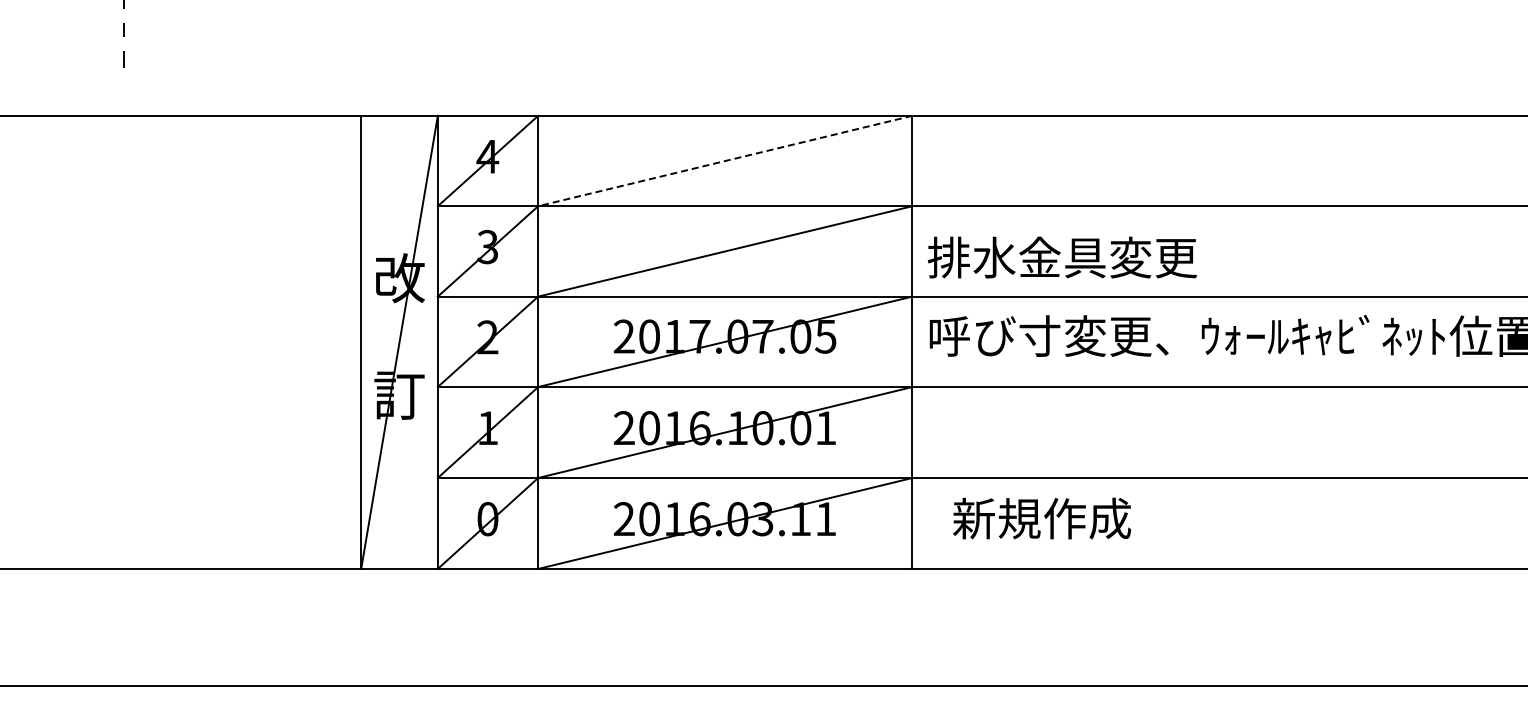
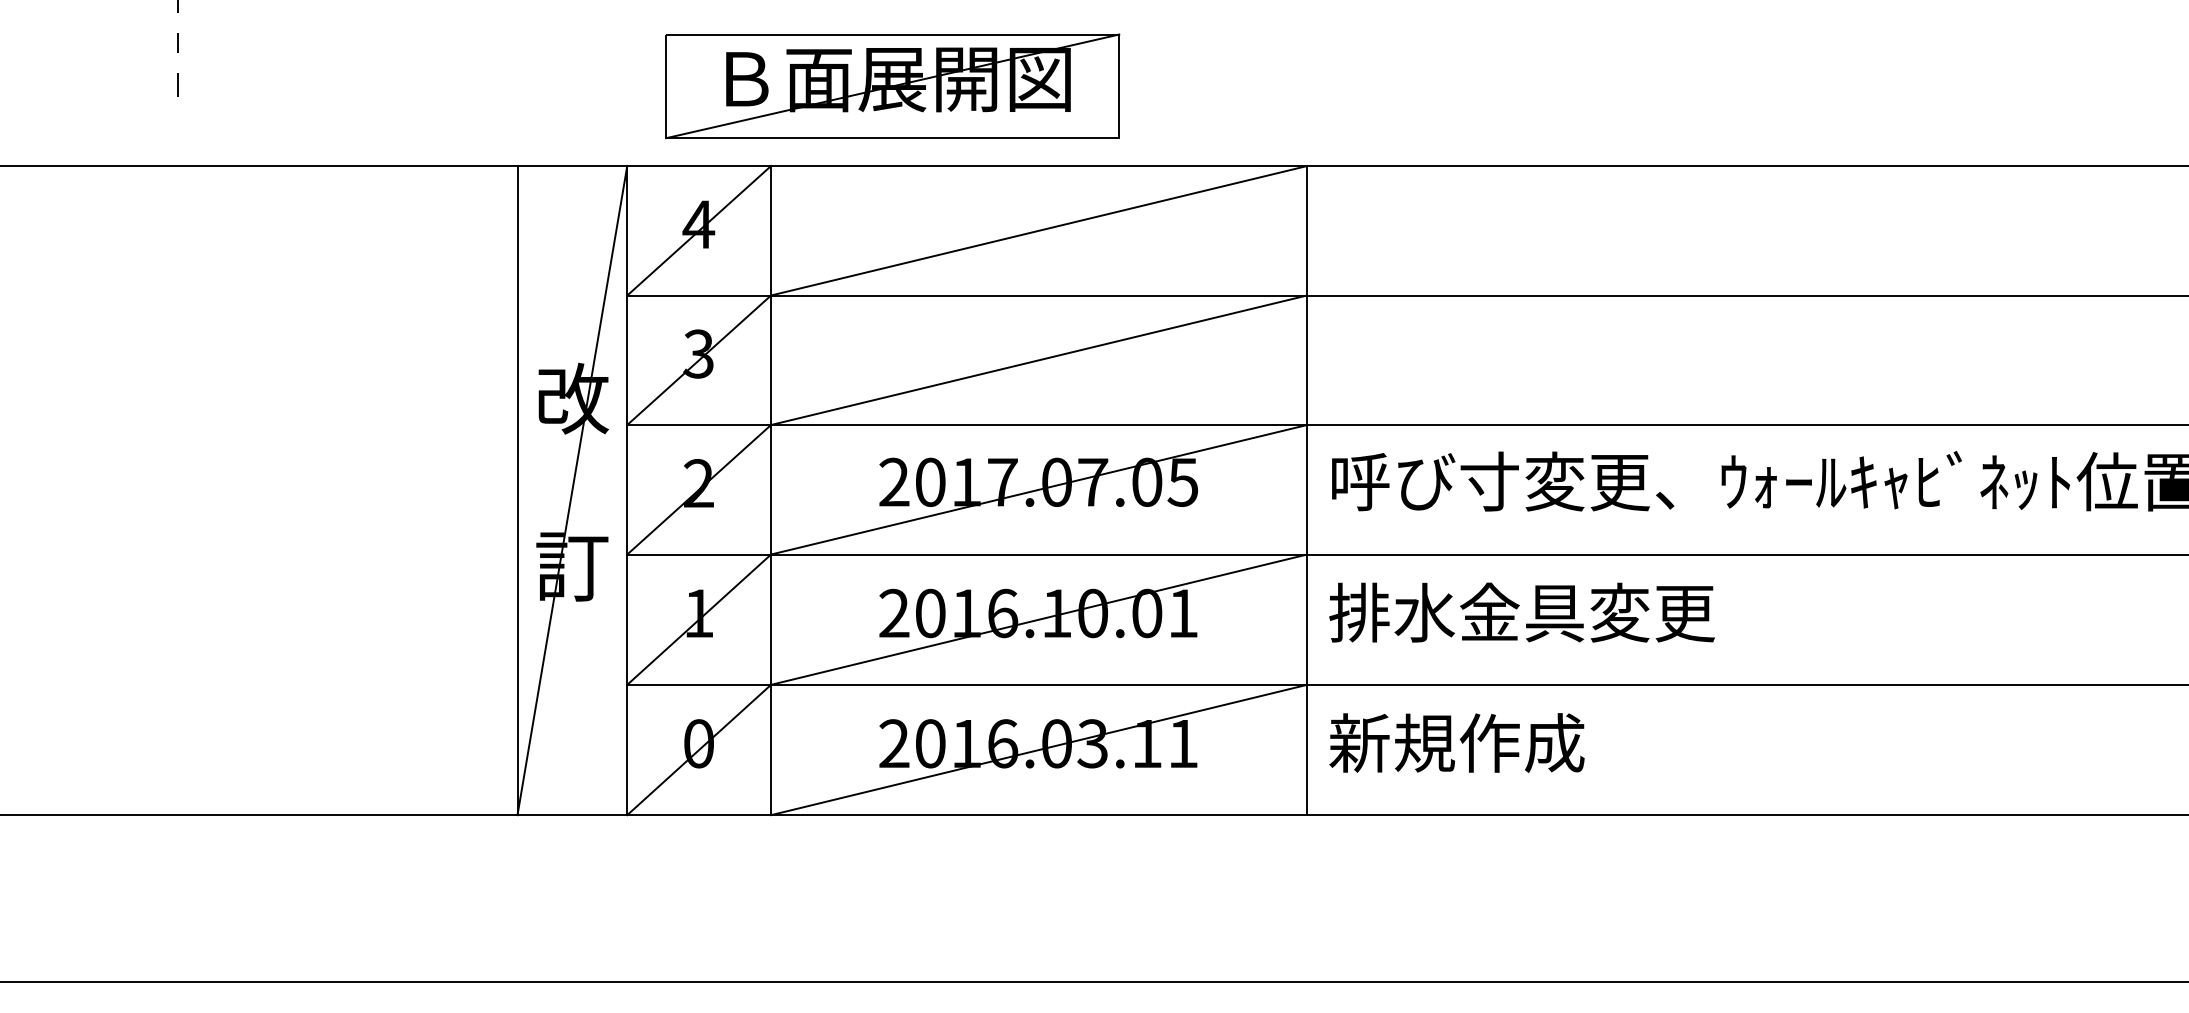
part: (623, 60) -> (893, 86), added
line: (724, 161) -> (1037, 231), dashed -> solid
text: (1062, 257) -> (1522, 612), moved
text: (1042, 518) -> (1457, 742), moved

